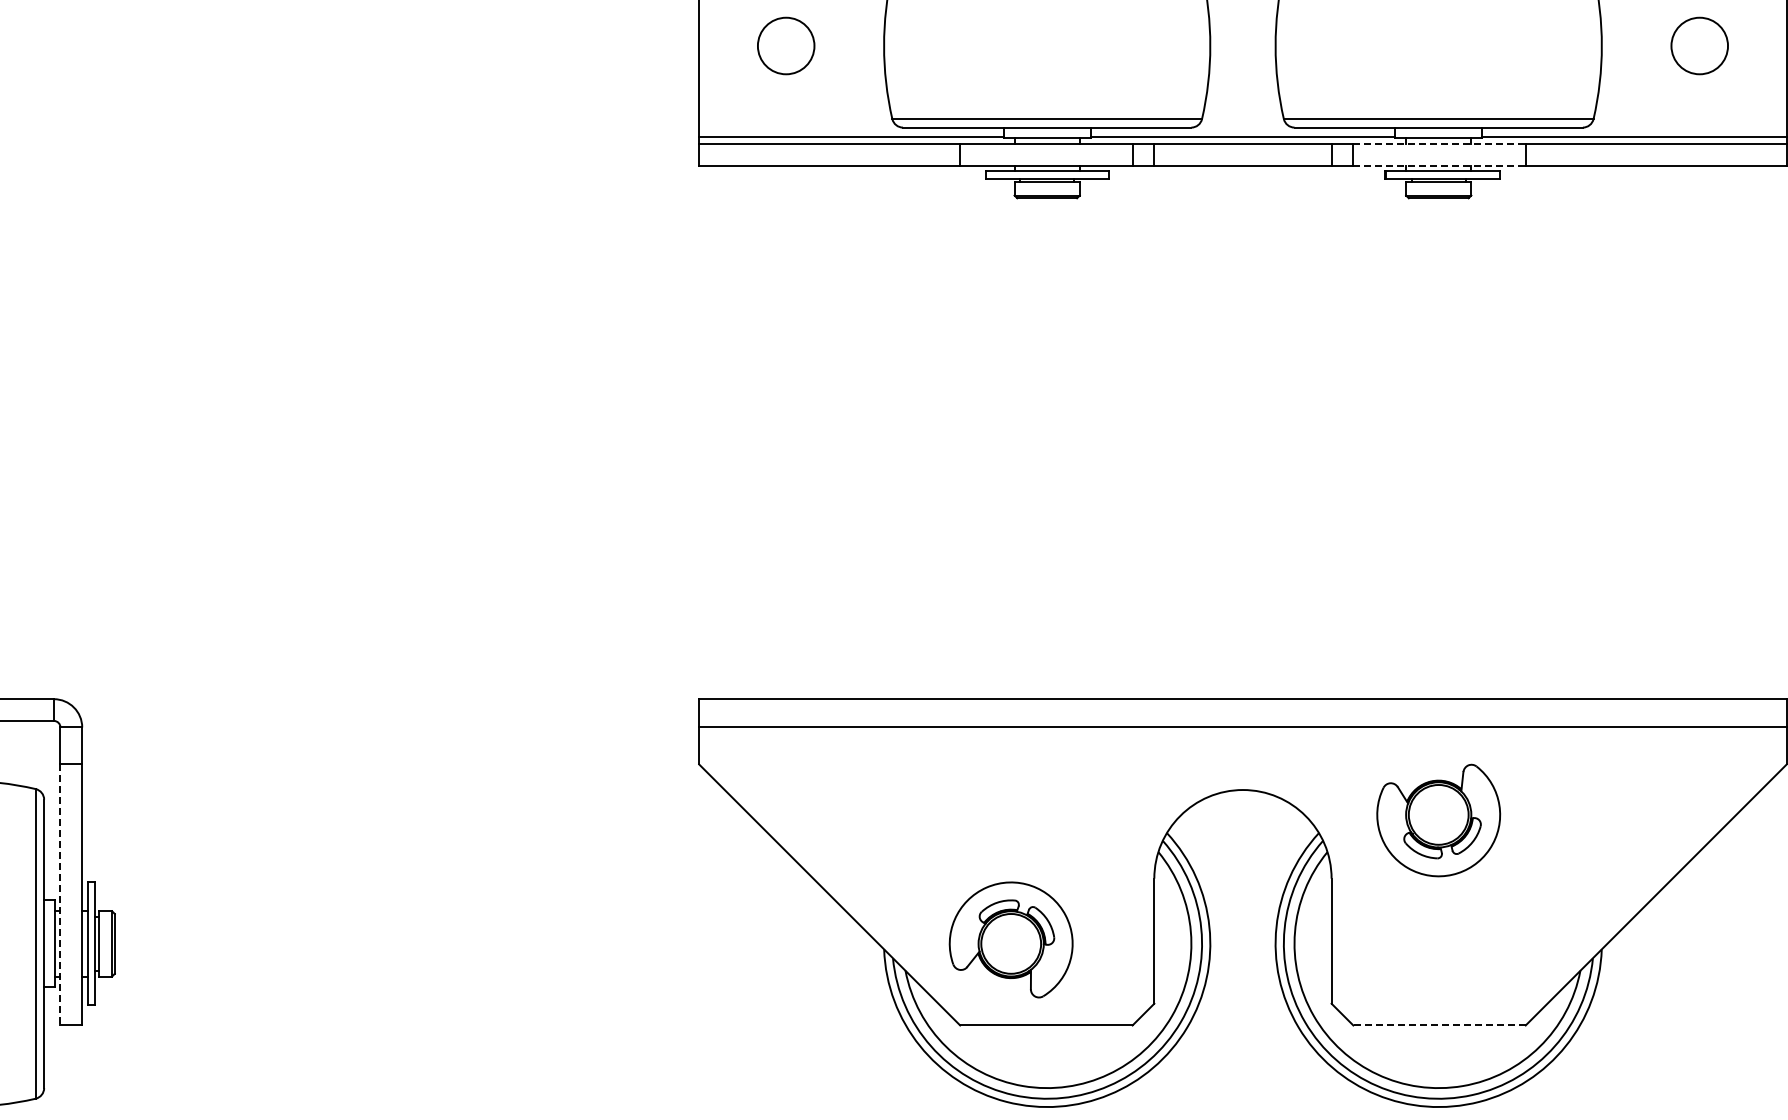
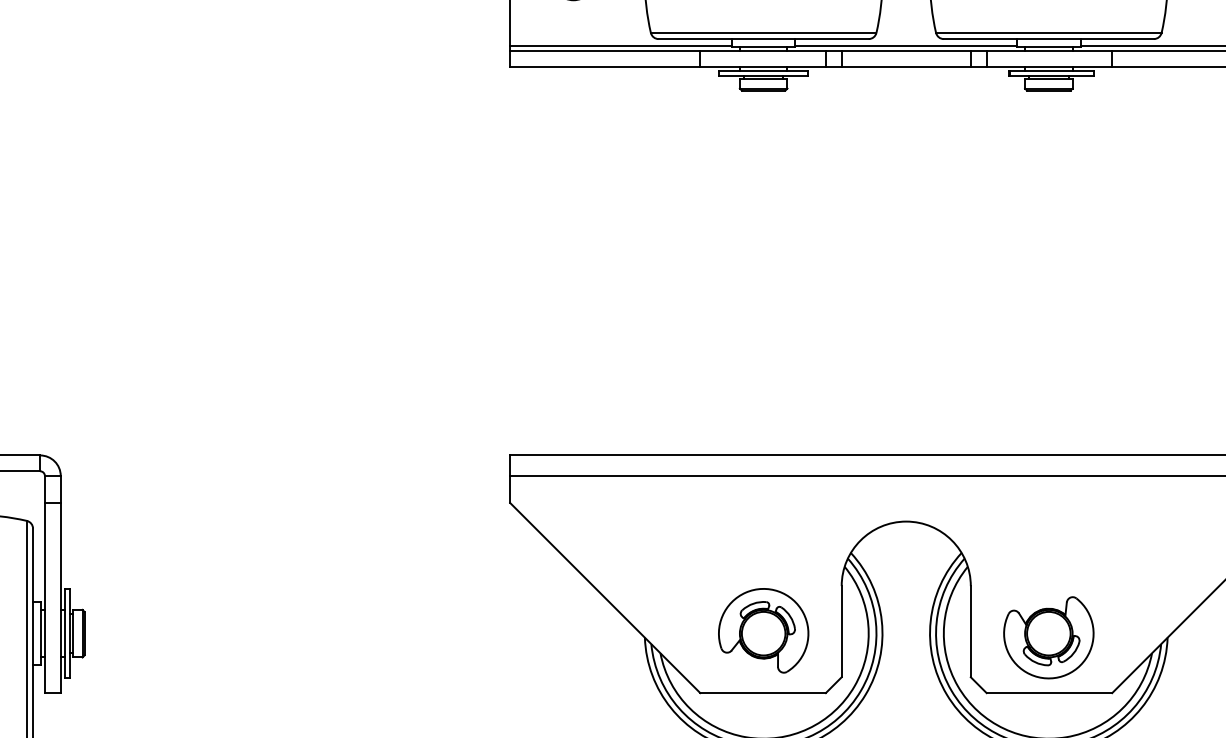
line: (1440, 143) -> (1050, 50), dashed -> solid
line: (1440, 165) -> (1050, 66), dashed -> solid
part: (1438, 820) -> (1048, 637), moved
line: (60, 894) -> (44, 597), dashed -> solid
part: (1010, 939) -> (763, 630), moved
line: (1439, 1025) -> (1049, 693), dashed -> solid

